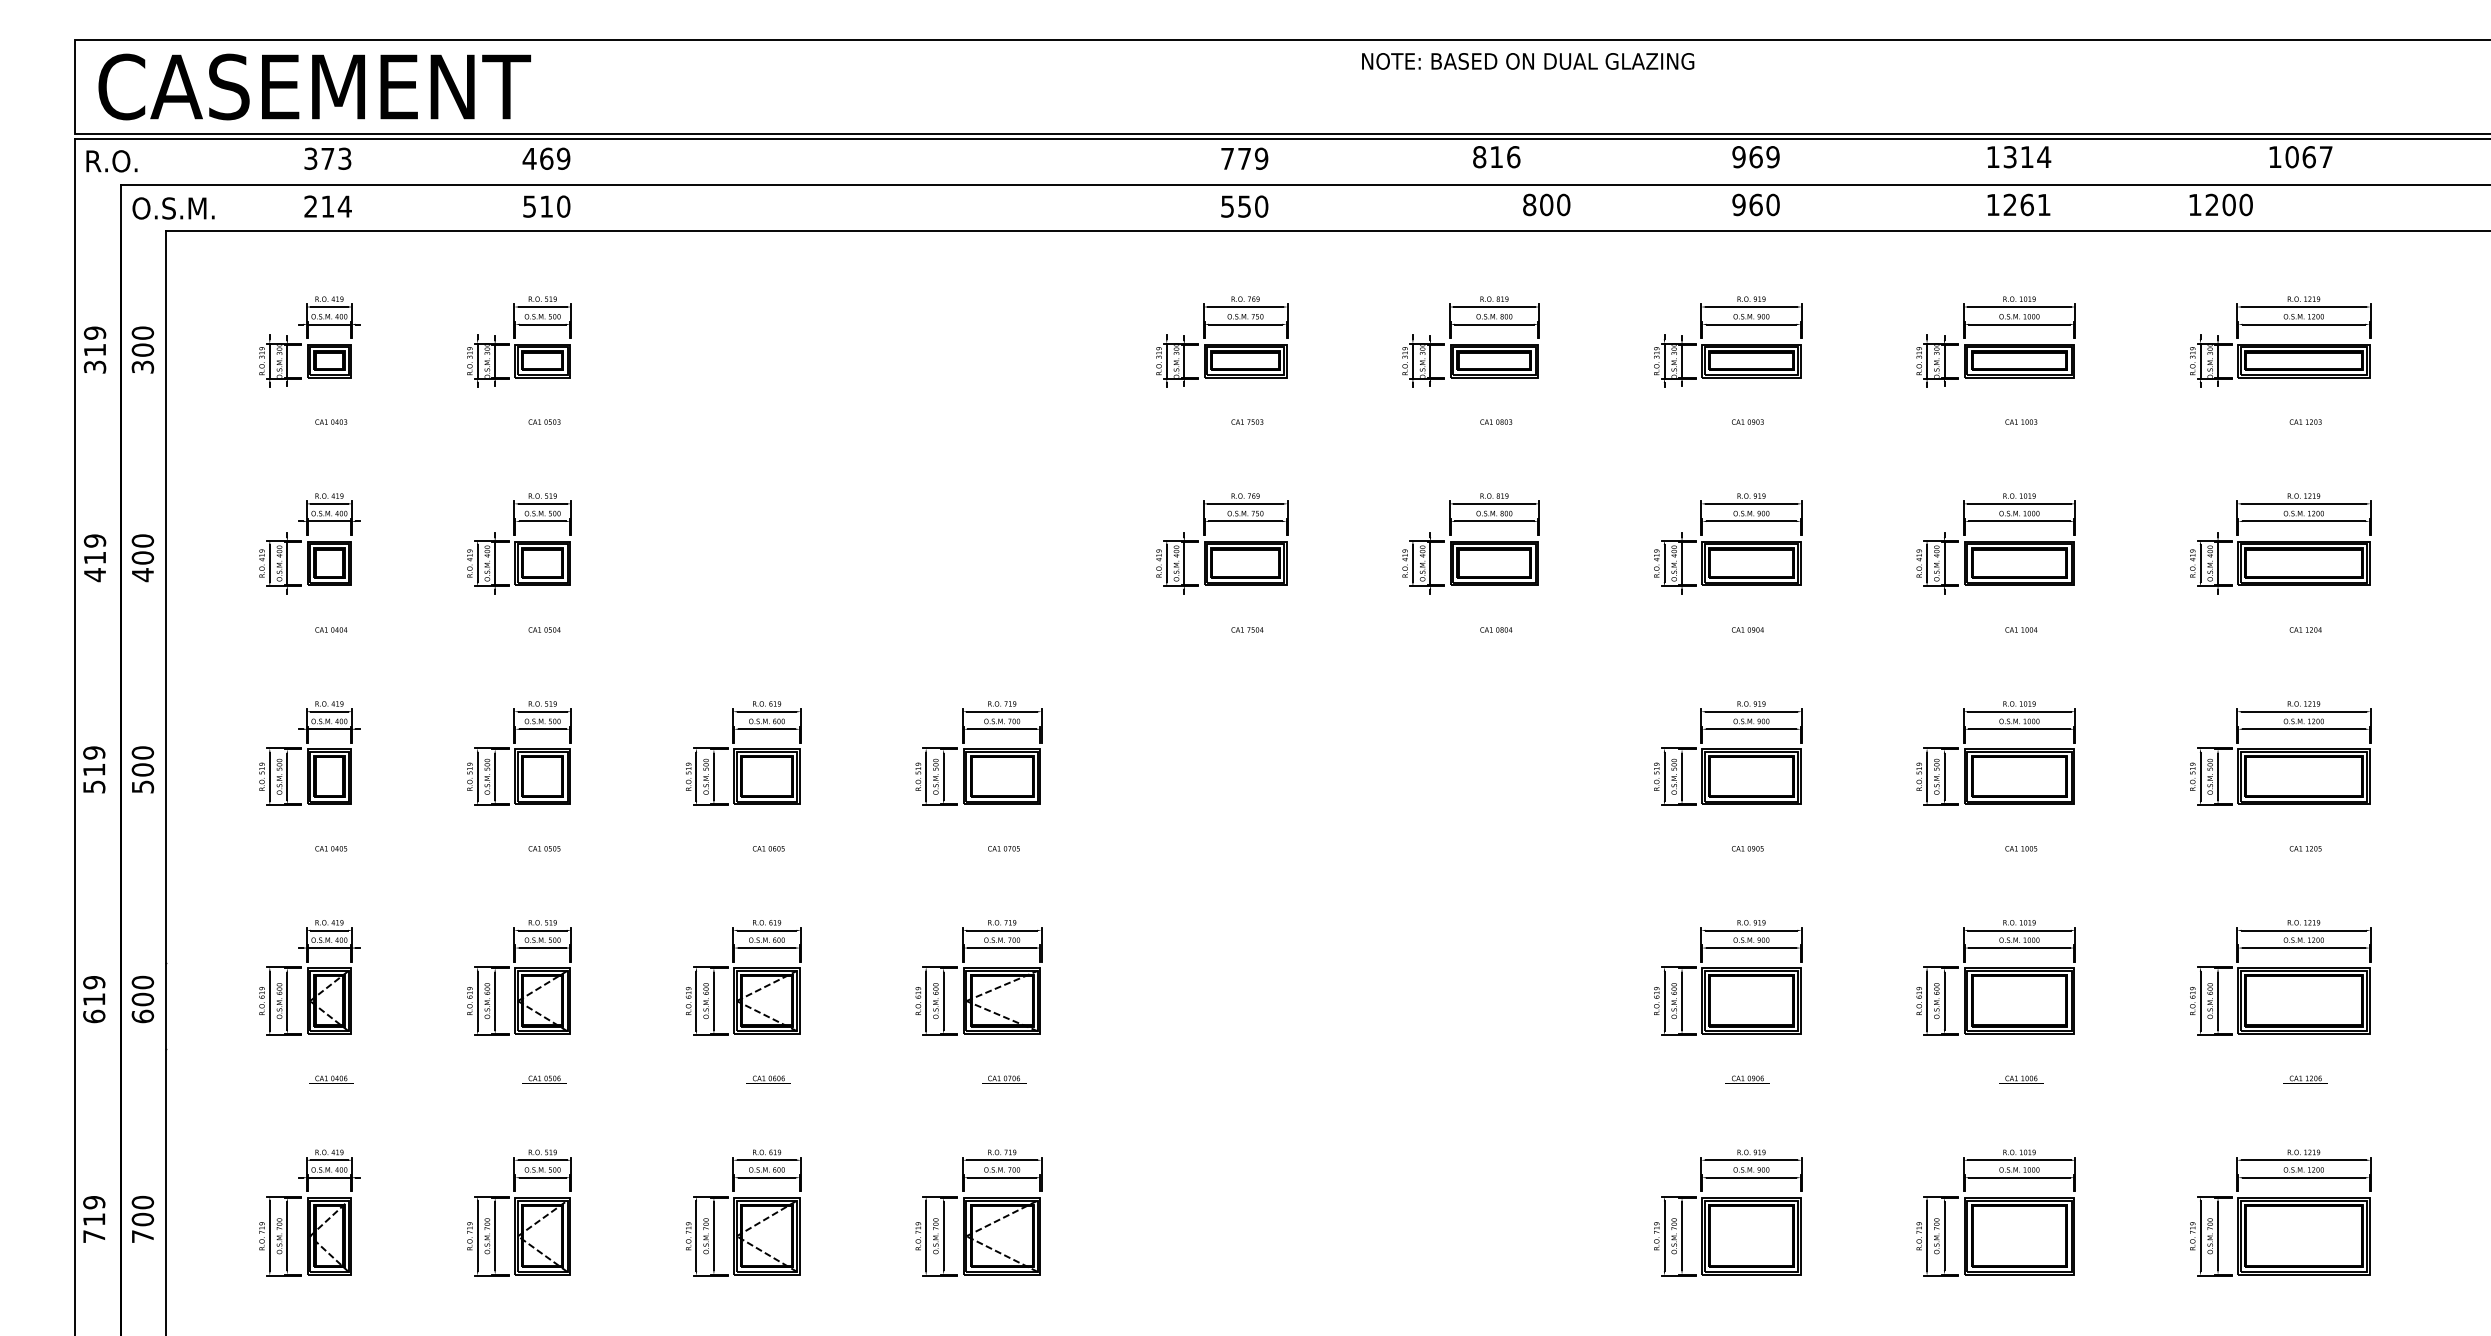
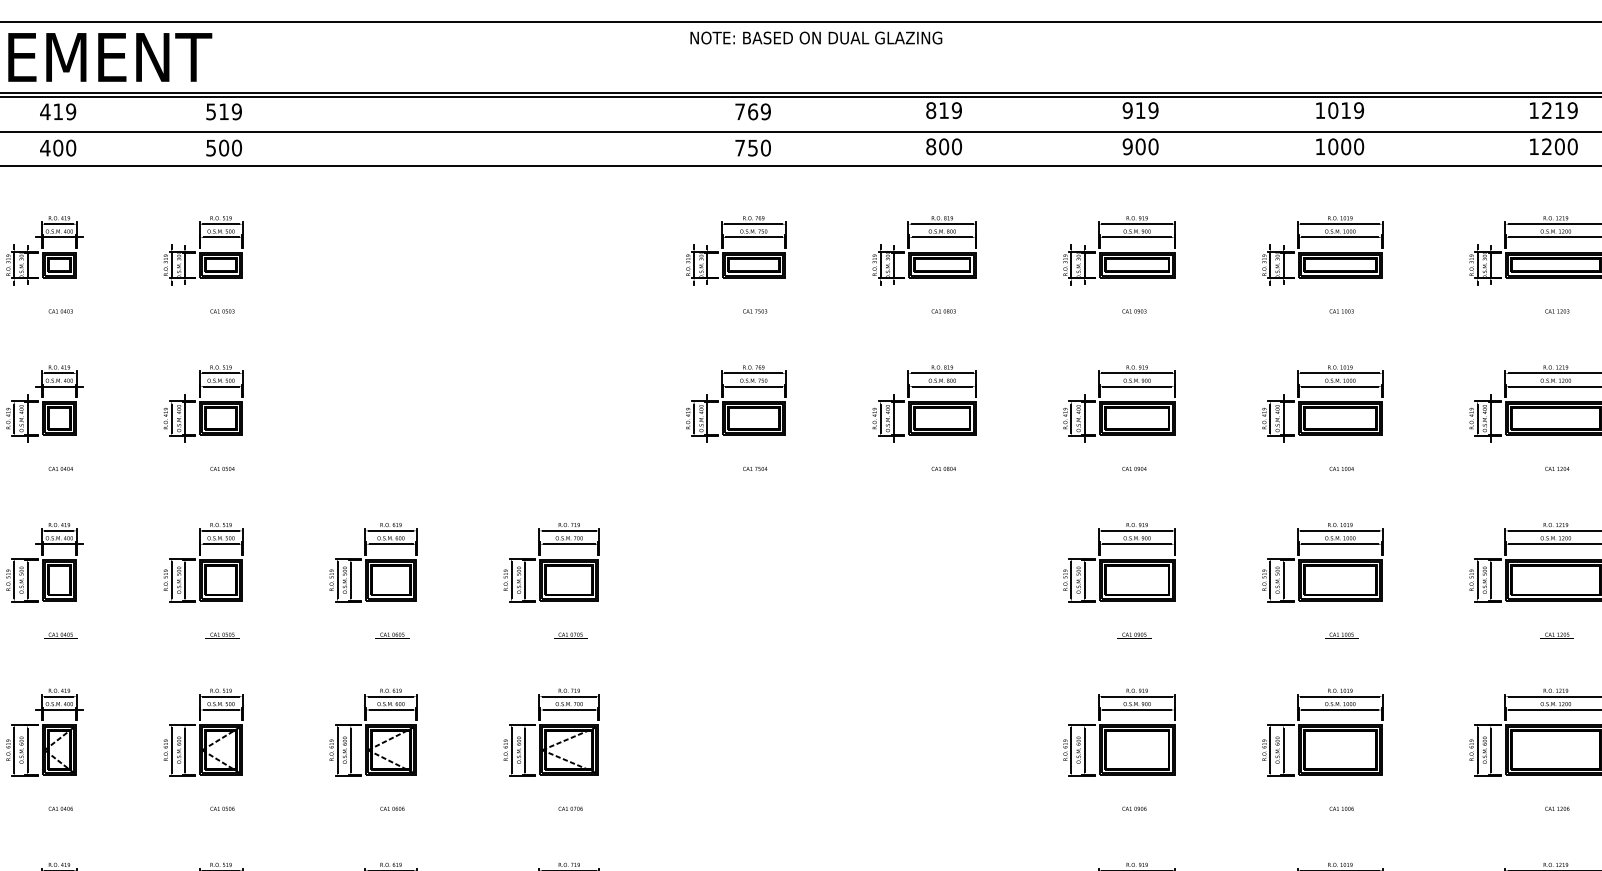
text: (1528, 61) -> (816, 38), moved
text: (1513, 157) -> (956, 110), 816 -> 819
text: (1755, 157) -> (1140, 110), 969 -> 919
text: (2027, 157) -> (1346, 110), 1314 -> 1019
text: (2308, 157) -> (1559, 110), 1067 -> 1219
text: (327, 158) -> (57, 111), 373 -> 419
text: (537, 158) -> (217, 111), 469 -> 519
text: (1244, 158) -> (752, 111), 779 -> 769
text: (1546, 204) -> (943, 146), moved
text: (1755, 204) -> (1140, 146), 960 -> 900
text: (2026, 204) -> (1345, 146), 1261 -> 1000
text: (2220, 204) -> (1553, 146), moved
text: (327, 206) -> (57, 148), 214 -> 400
text: (546, 206) -> (223, 148), 510 -> 500
text: (1227, 206) -> (740, 148), 550 -> 750

